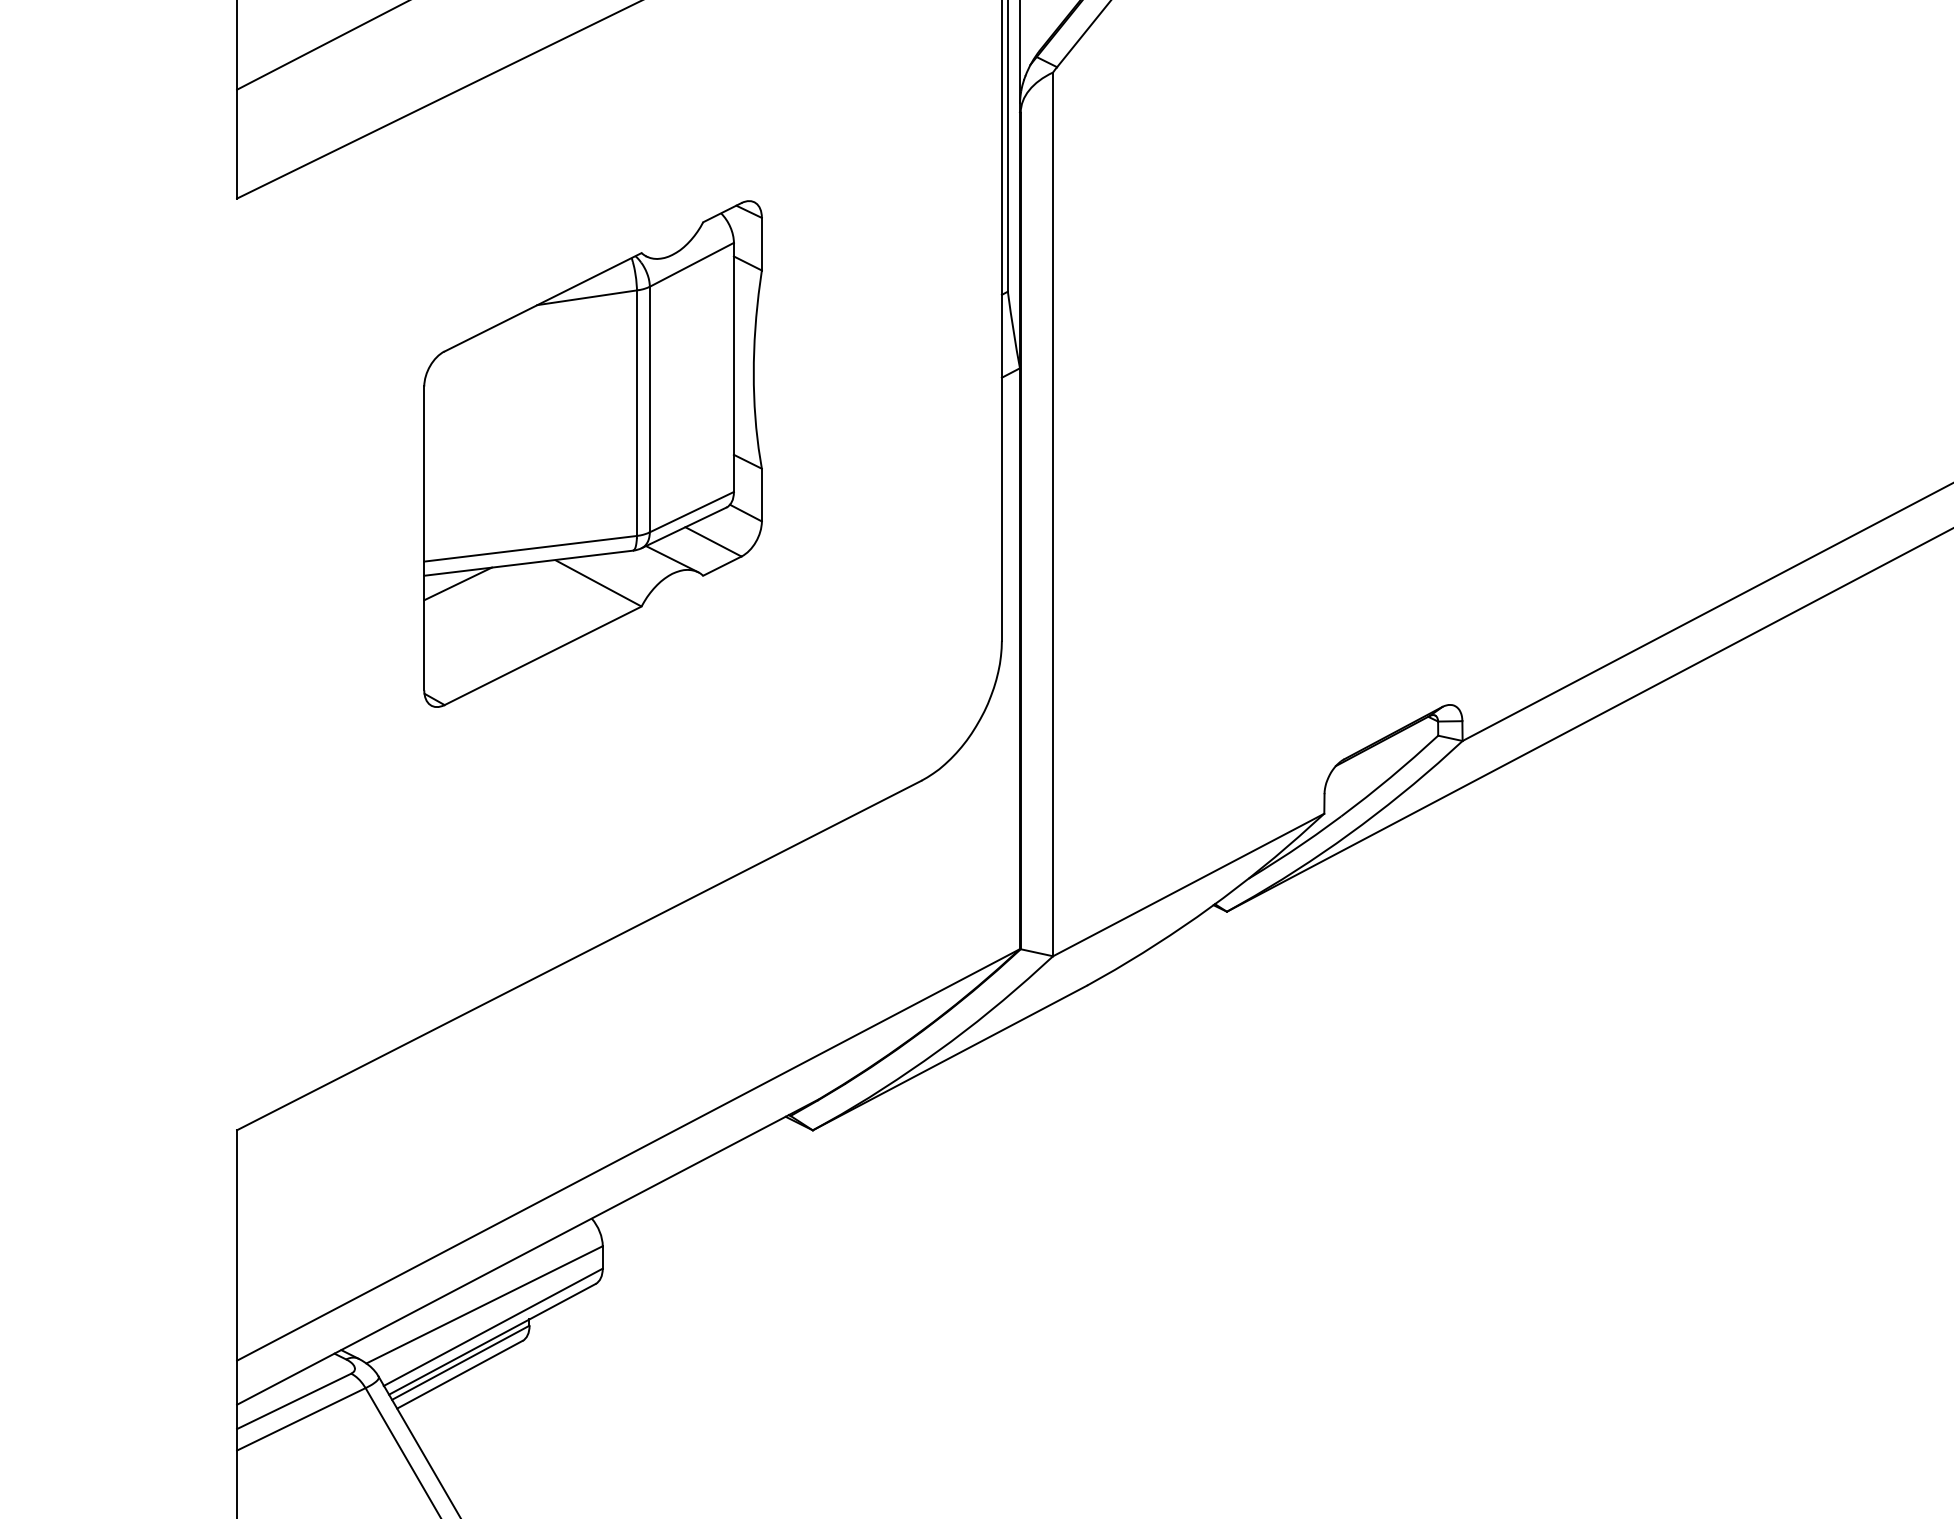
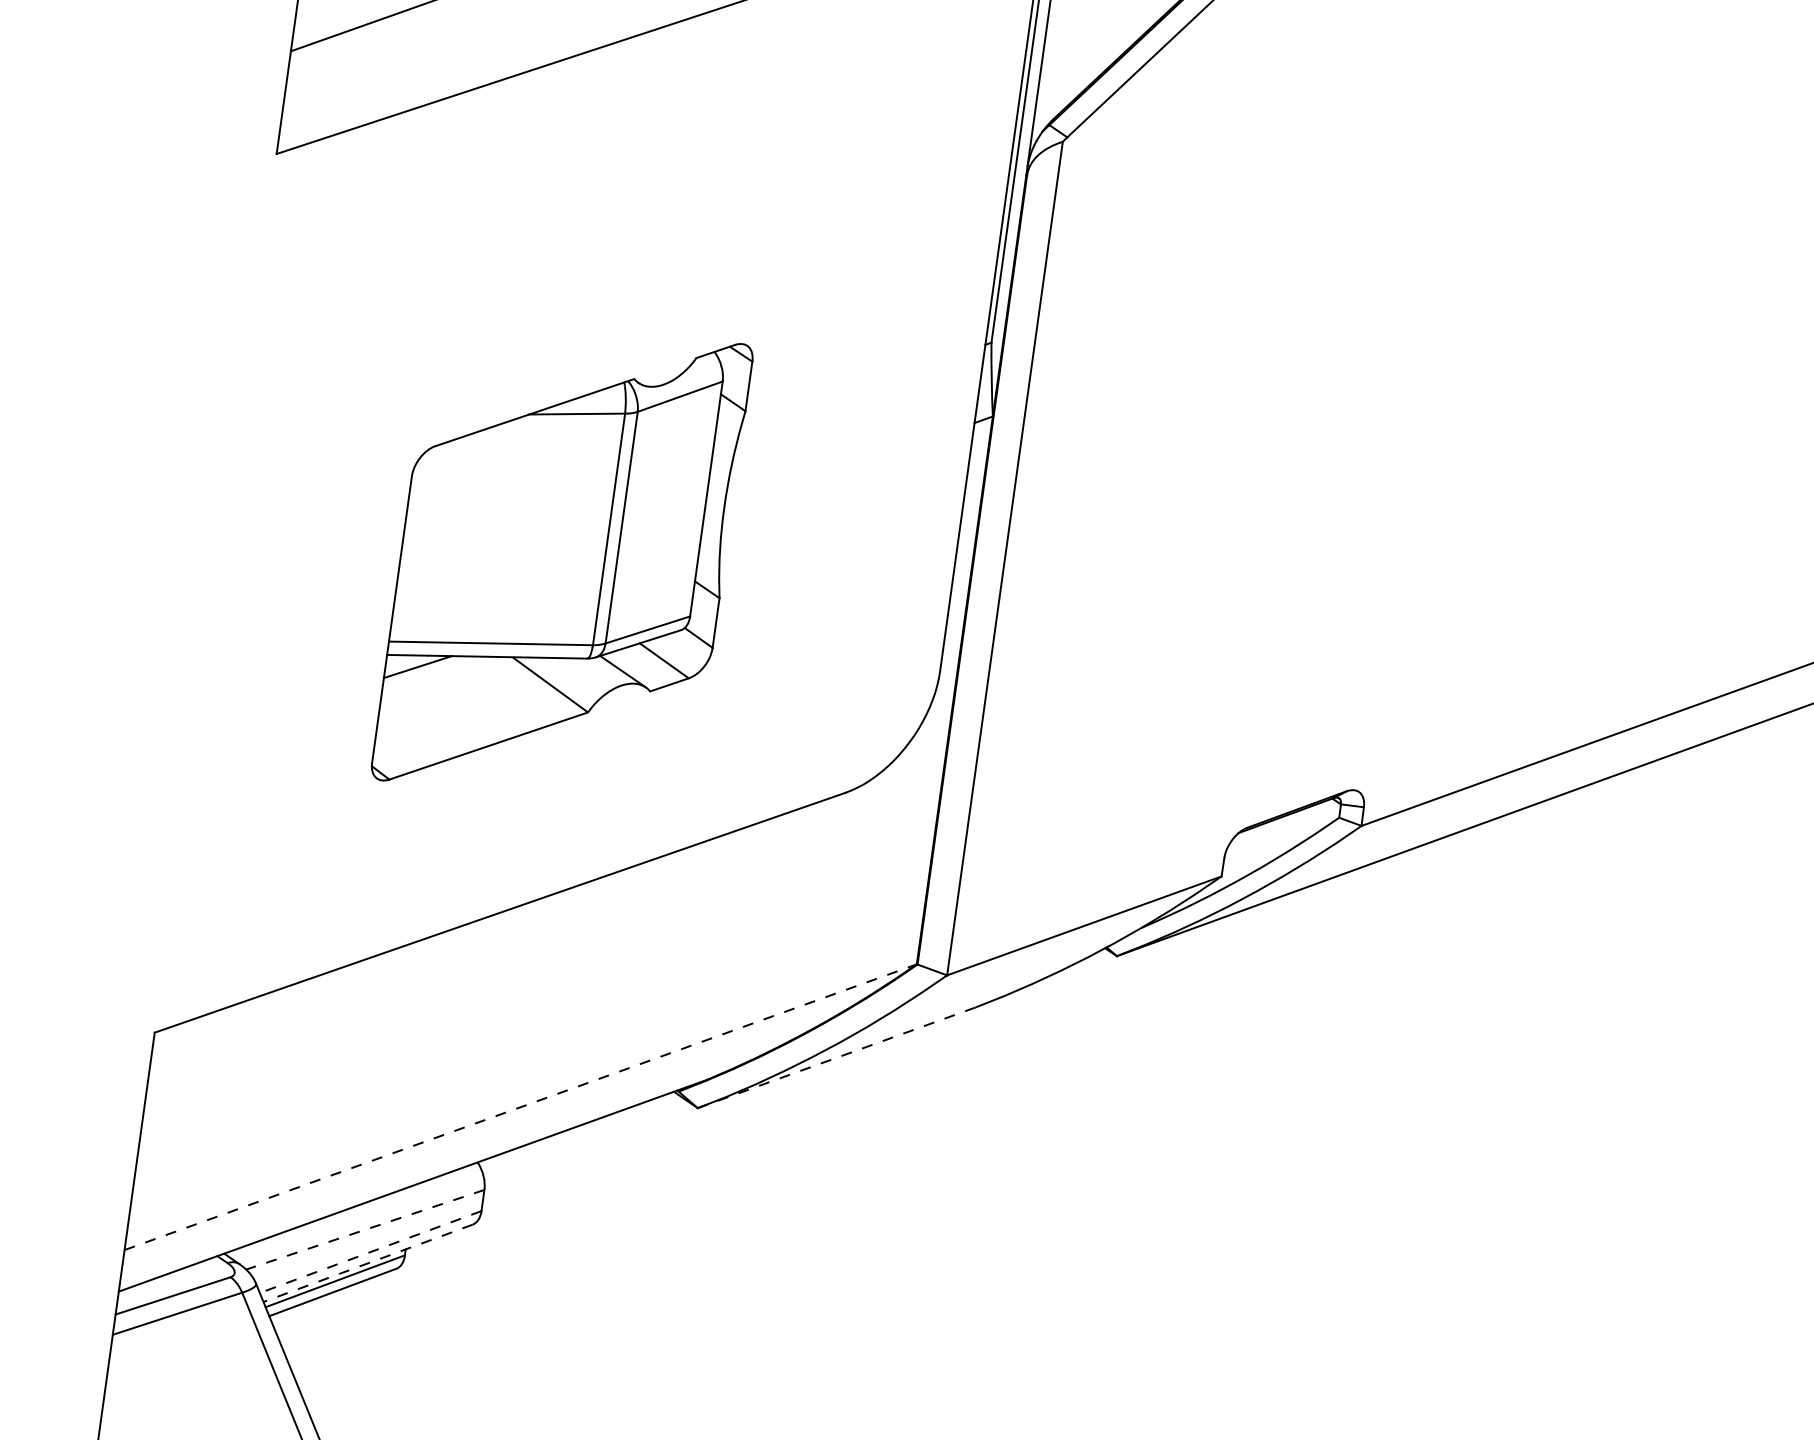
part: (592, 453) -> (561, 561), moved
line: (949, 1058) -> (836, 1058), solid -> dashed
line: (628, 1154) -> (520, 1106), solid -> dashed
line: (484, 1304) -> (365, 1229), solid -> dashed
line: (492, 1327) -> (369, 1252), solid -> dashed
line: (491, 1339) -> (367, 1263), solid -> dashed

